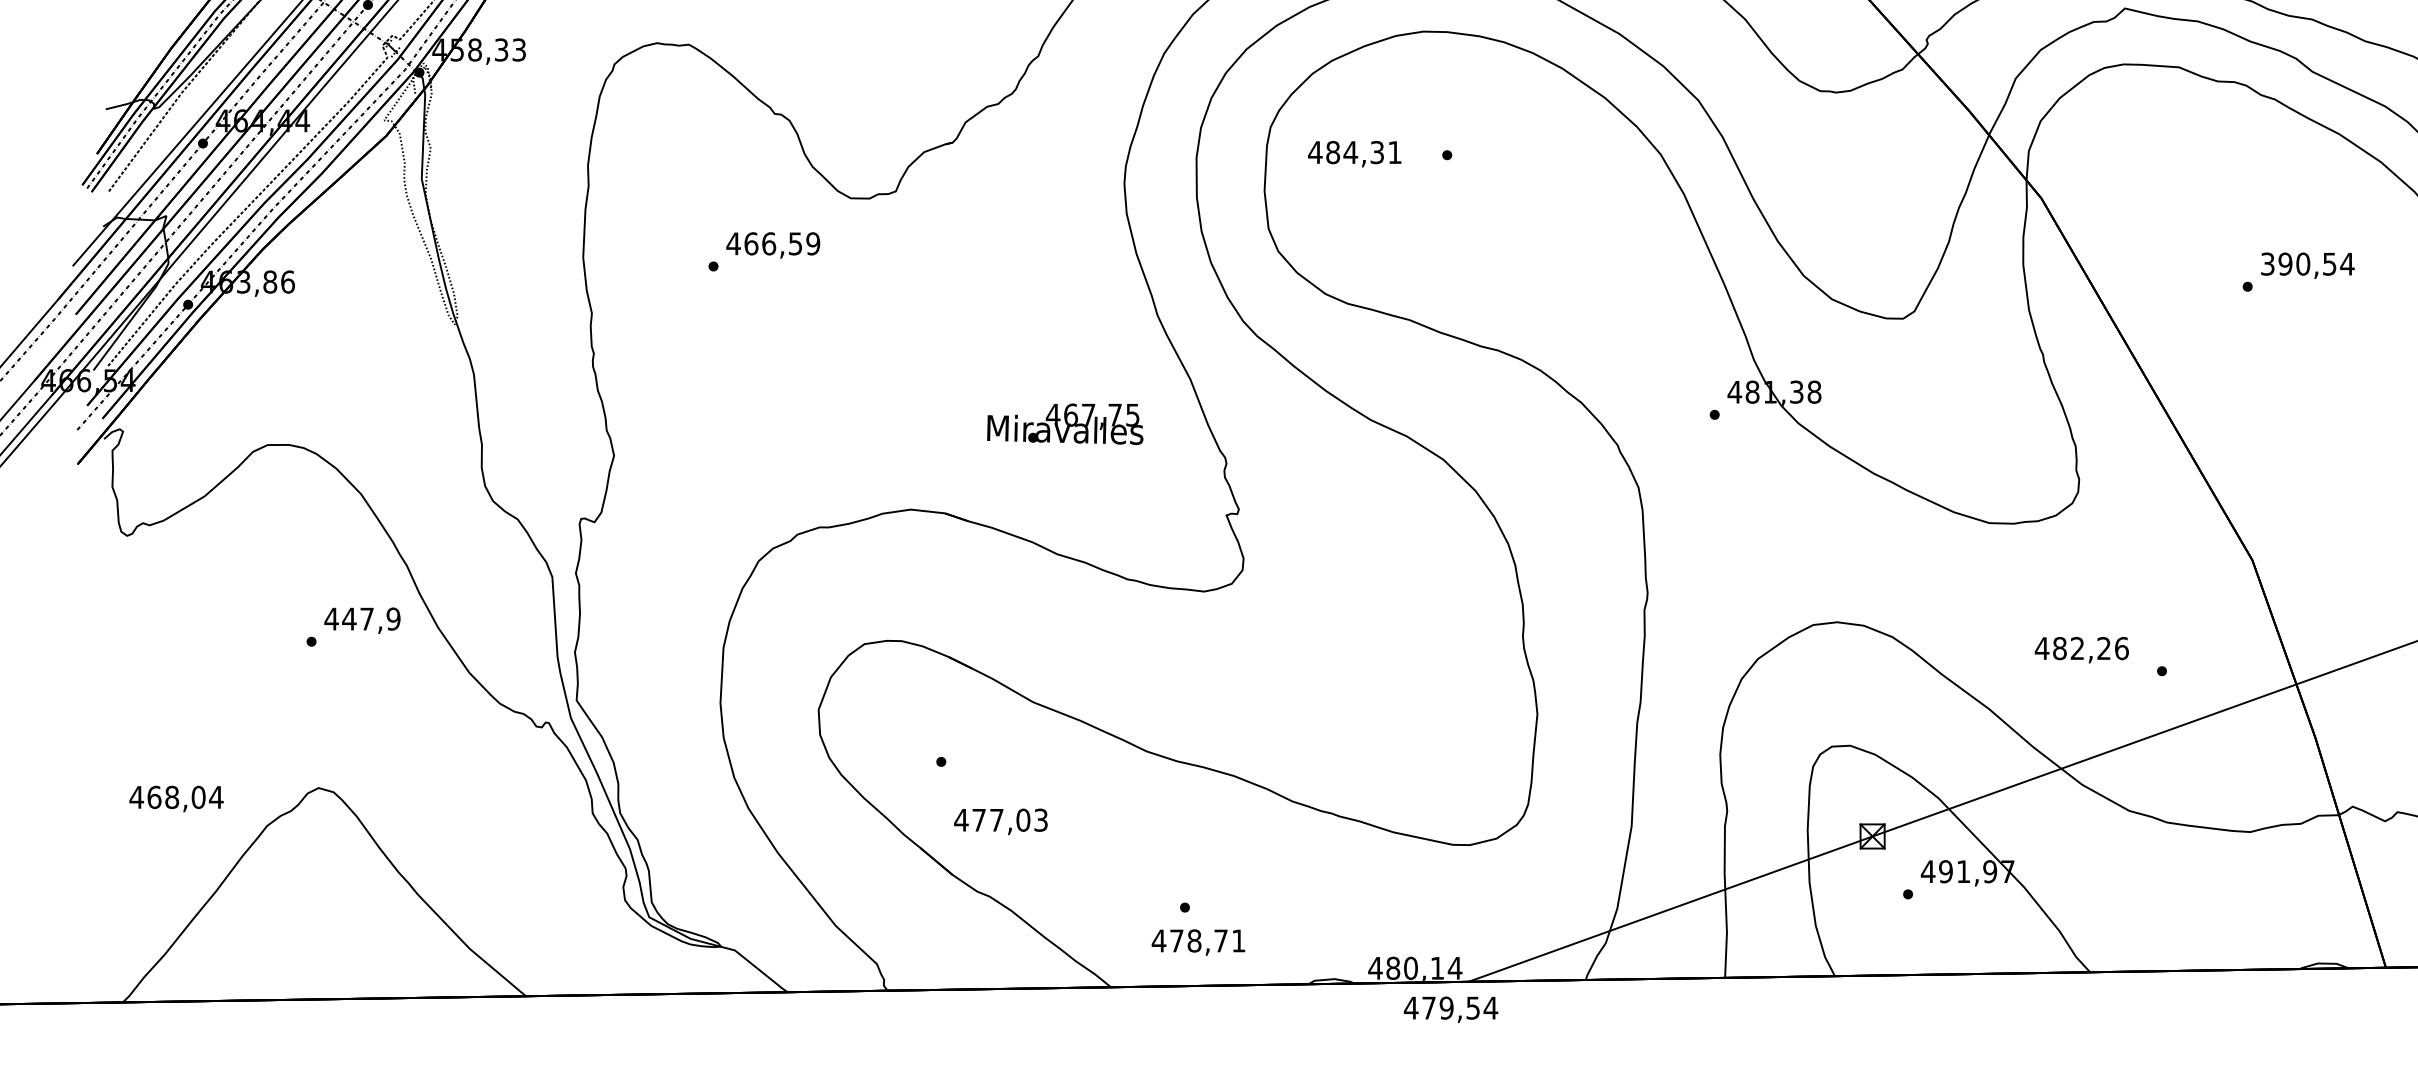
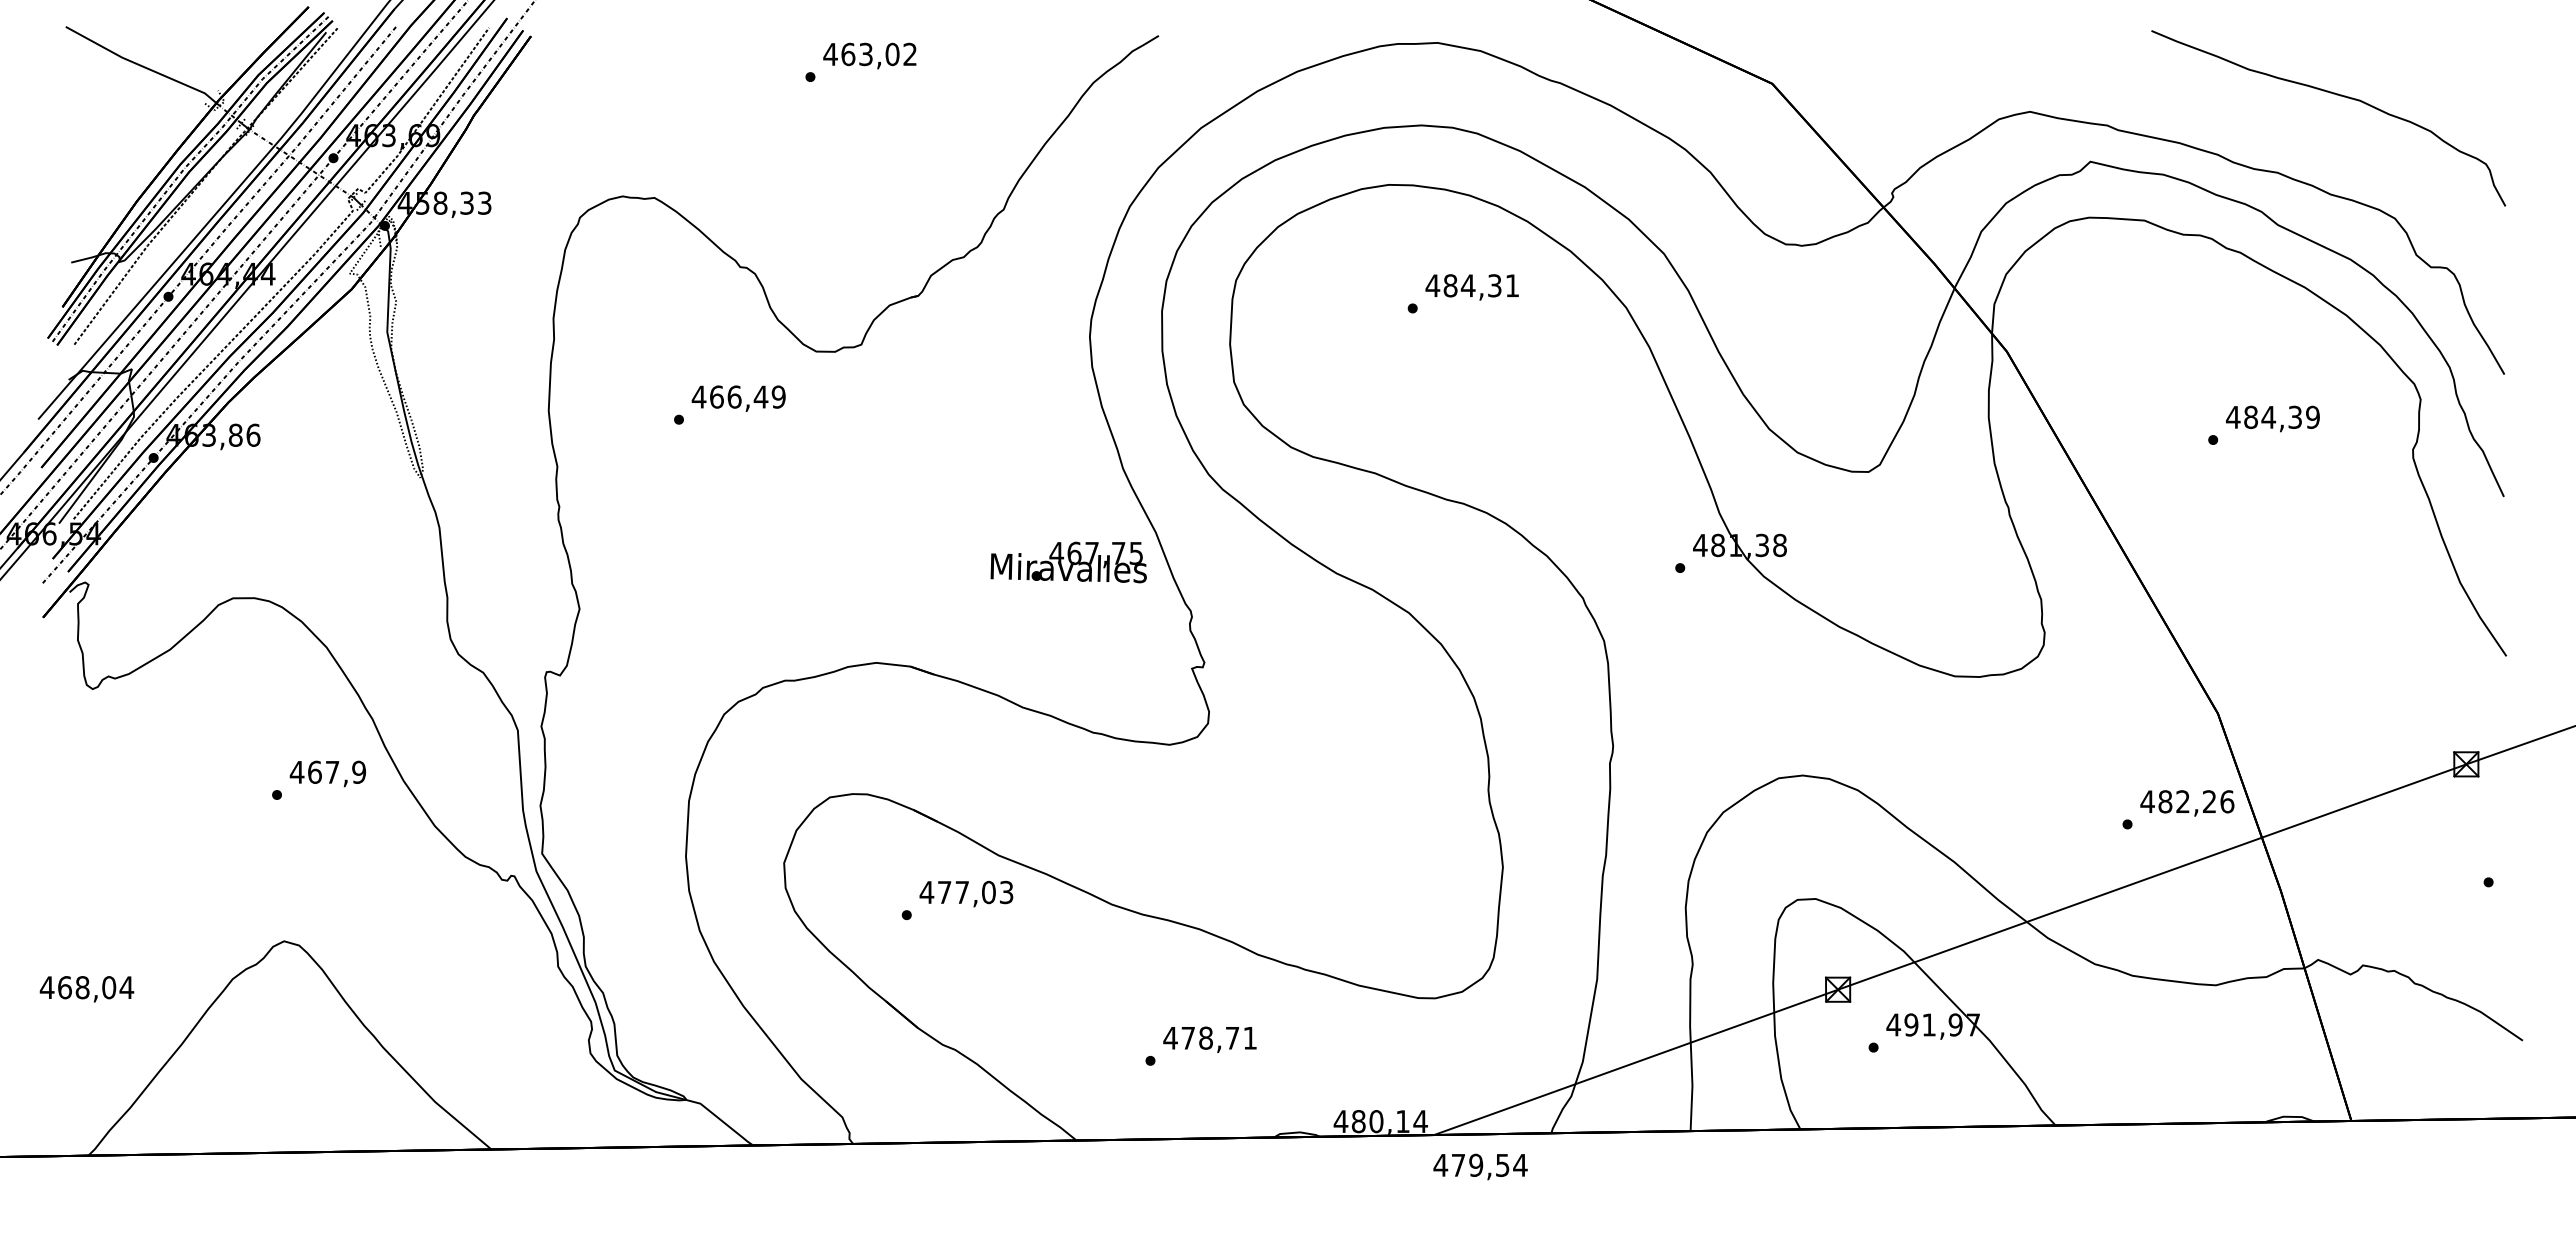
text: (1354, 154) -> (1471, 287), moved
text: (795, 243) -> (760, 396), 466,59 -> 466,49
text: (2308, 263) -> (2273, 416), 390,54 -> 484,39
text: (1065, 424) -> (1068, 562), moved
text: (349, 618) -> (314, 771), 447,9 -> 467,9
text: (2082, 650) -> (2187, 803), moved
text: (176, 799) -> (86, 989), moved
text: (1001, 821) -> (966, 893), moved
text: (1198, 942) -> (1209, 1039), moved
text: (1451, 1009) -> (1480, 1166), moved

